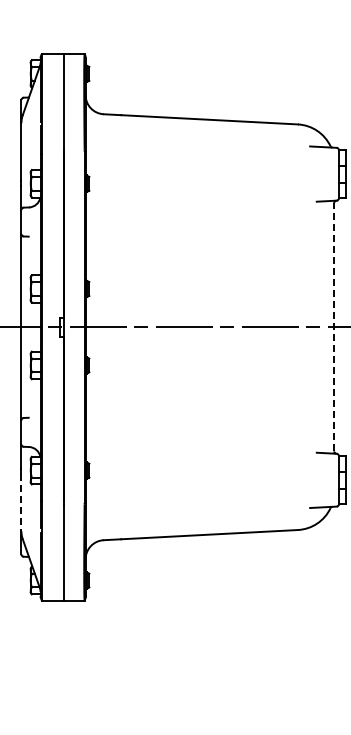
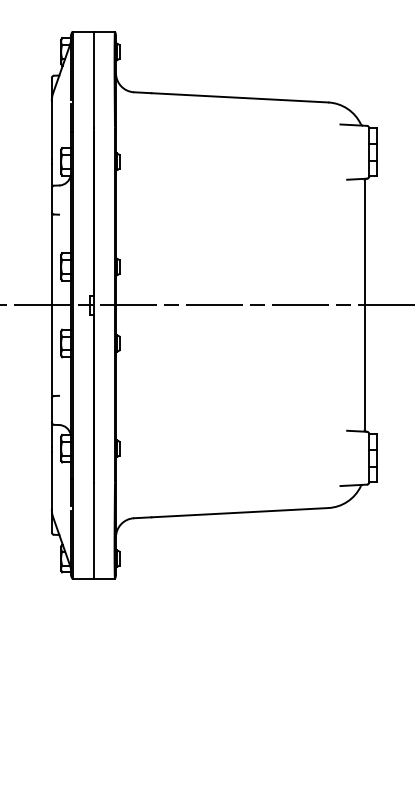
line: (334, 326) -> (364, 304), dashed -> solid
line: (21, 502) -> (51, 480), dashed -> solid

